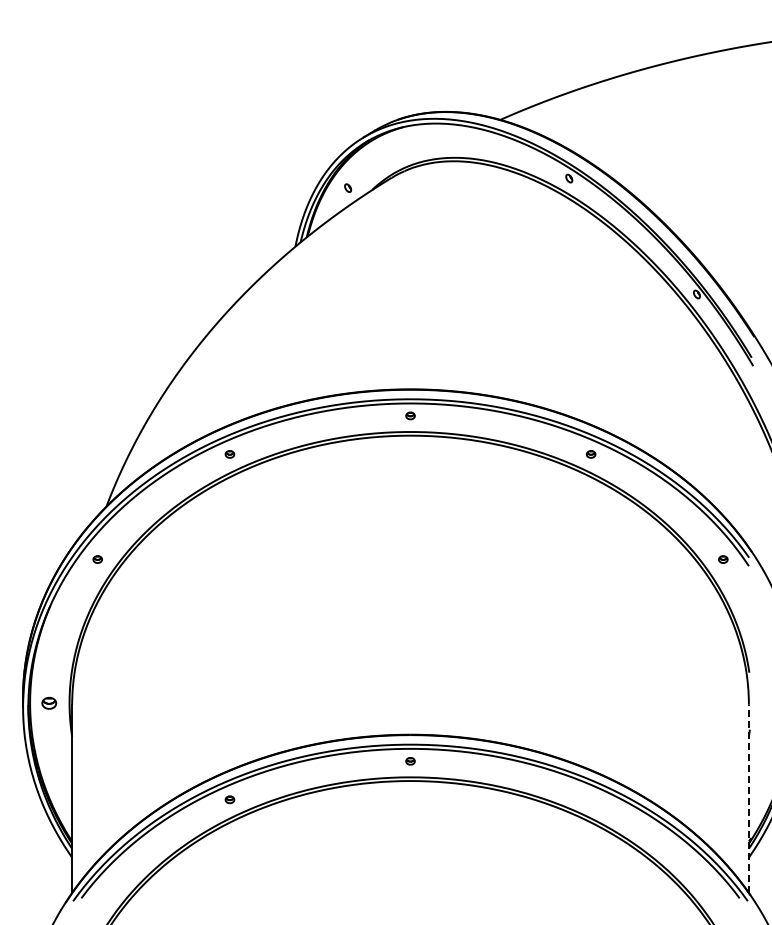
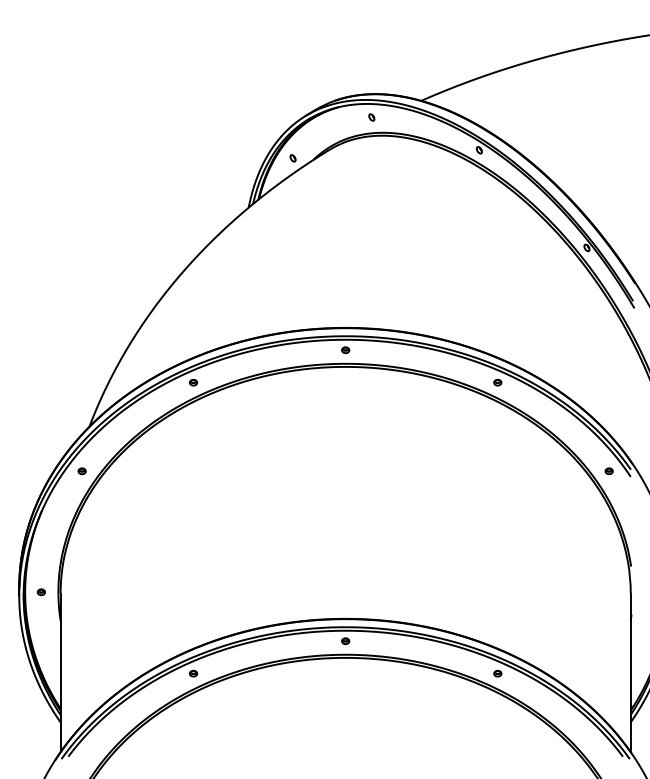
part: (441, 139) -> (371, 117), added
part: (49, 702) -> (41, 591), size x0.62
line: (748, 798) -> (630, 672), dashed -> solid
part: (590, 799) -> (497, 673), added

